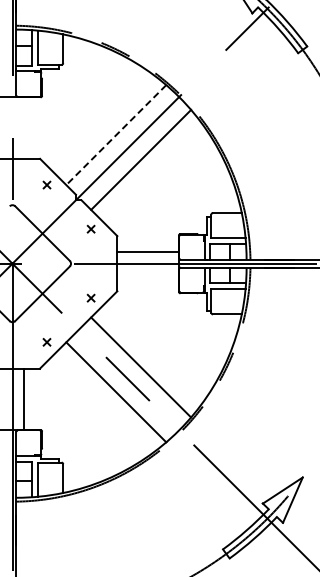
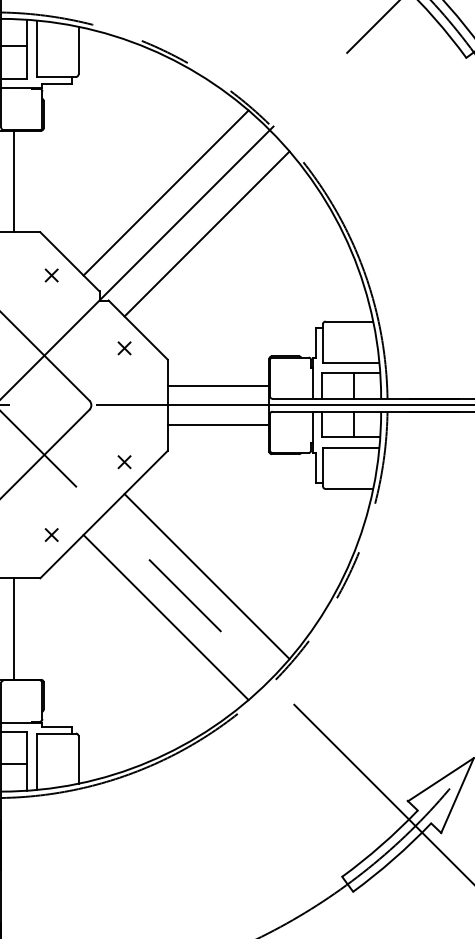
line: (24, 127) -> (14, 180), added
line: (116, 135) -> (166, 193), dashed -> solid
line: (147, 275) -> (217, 424), added

